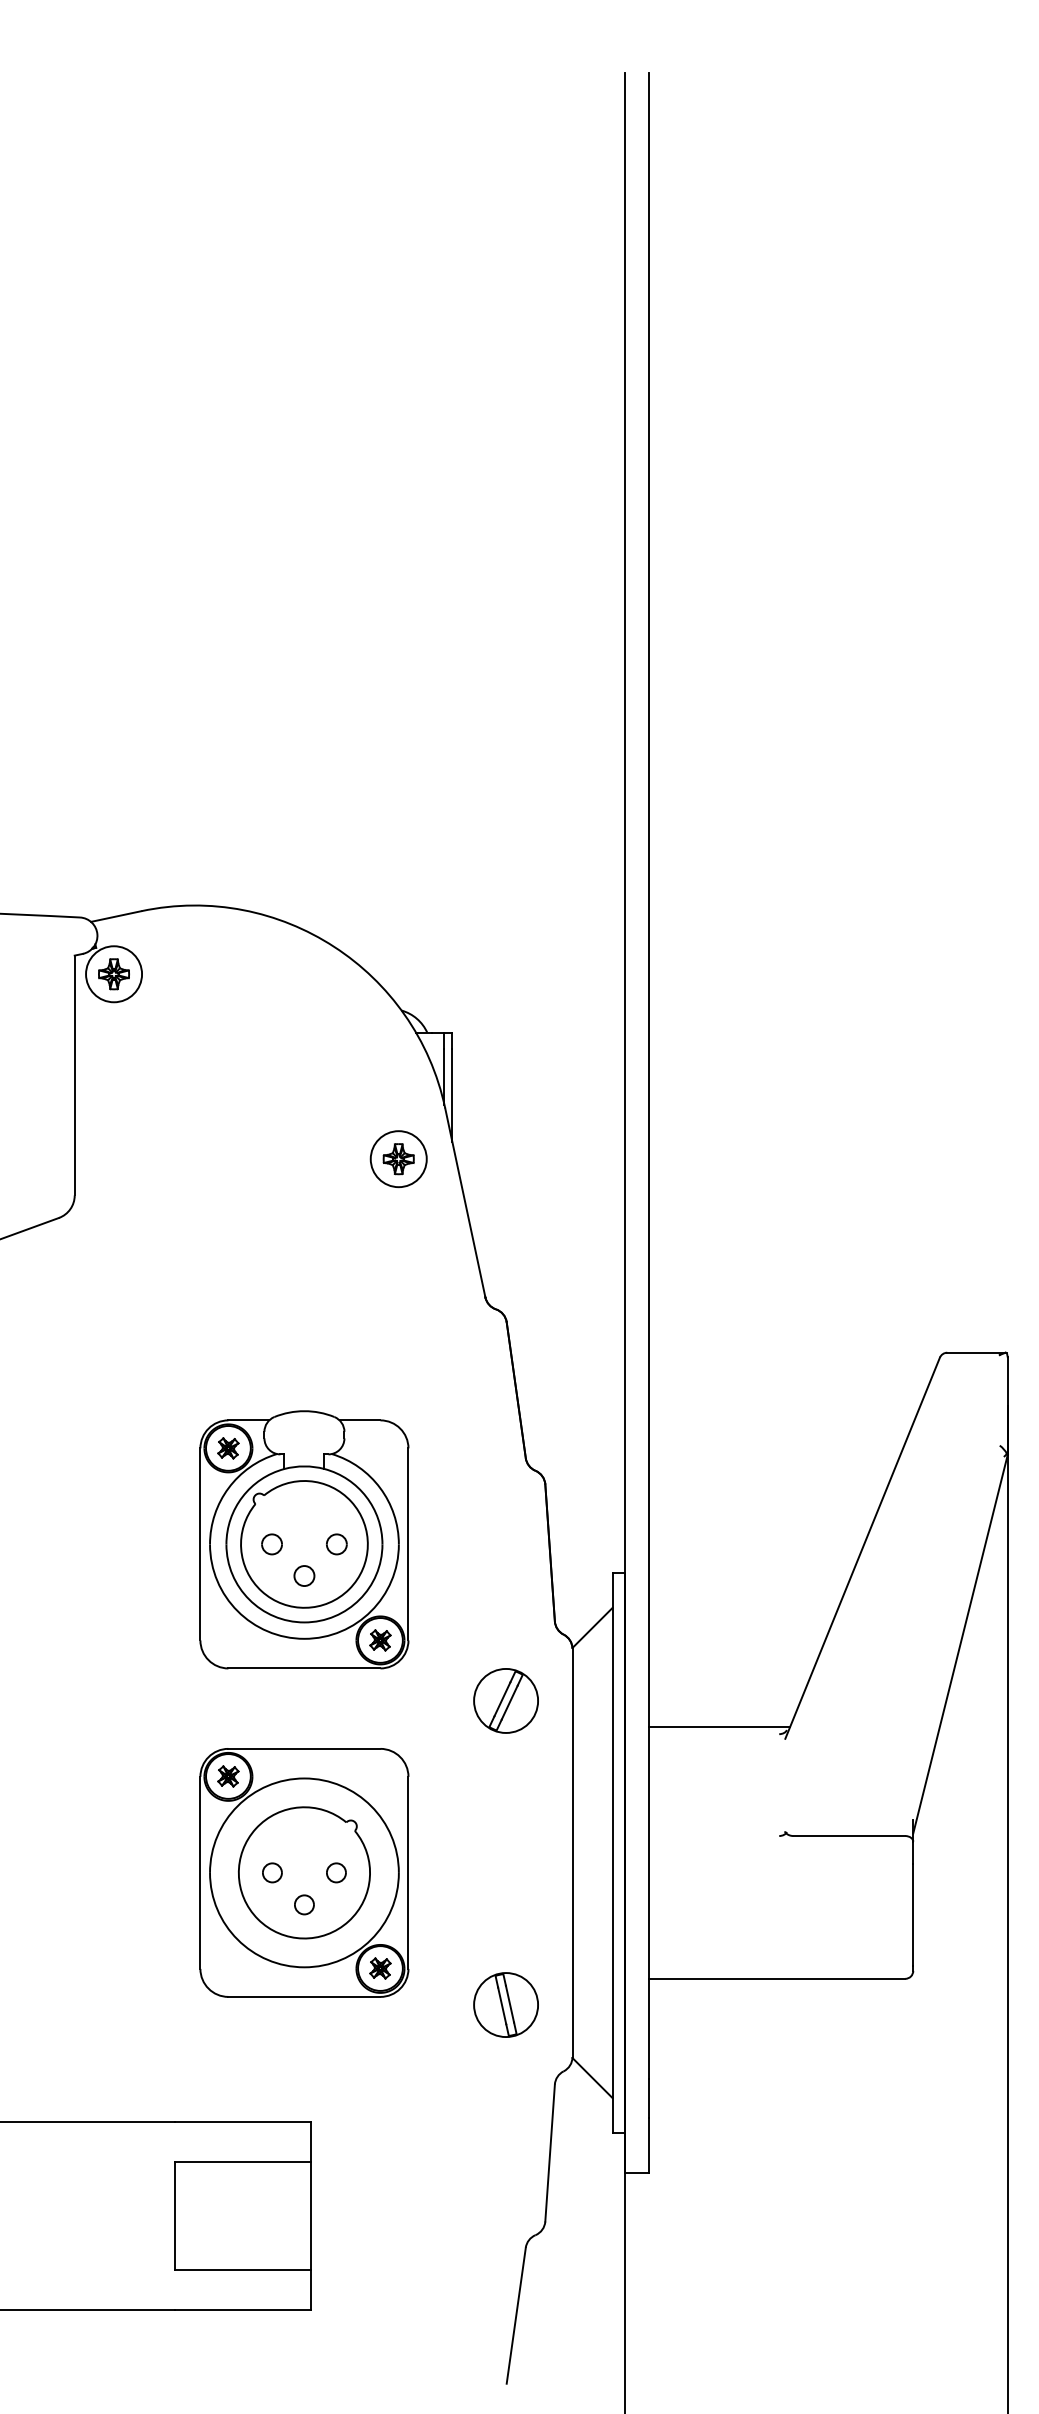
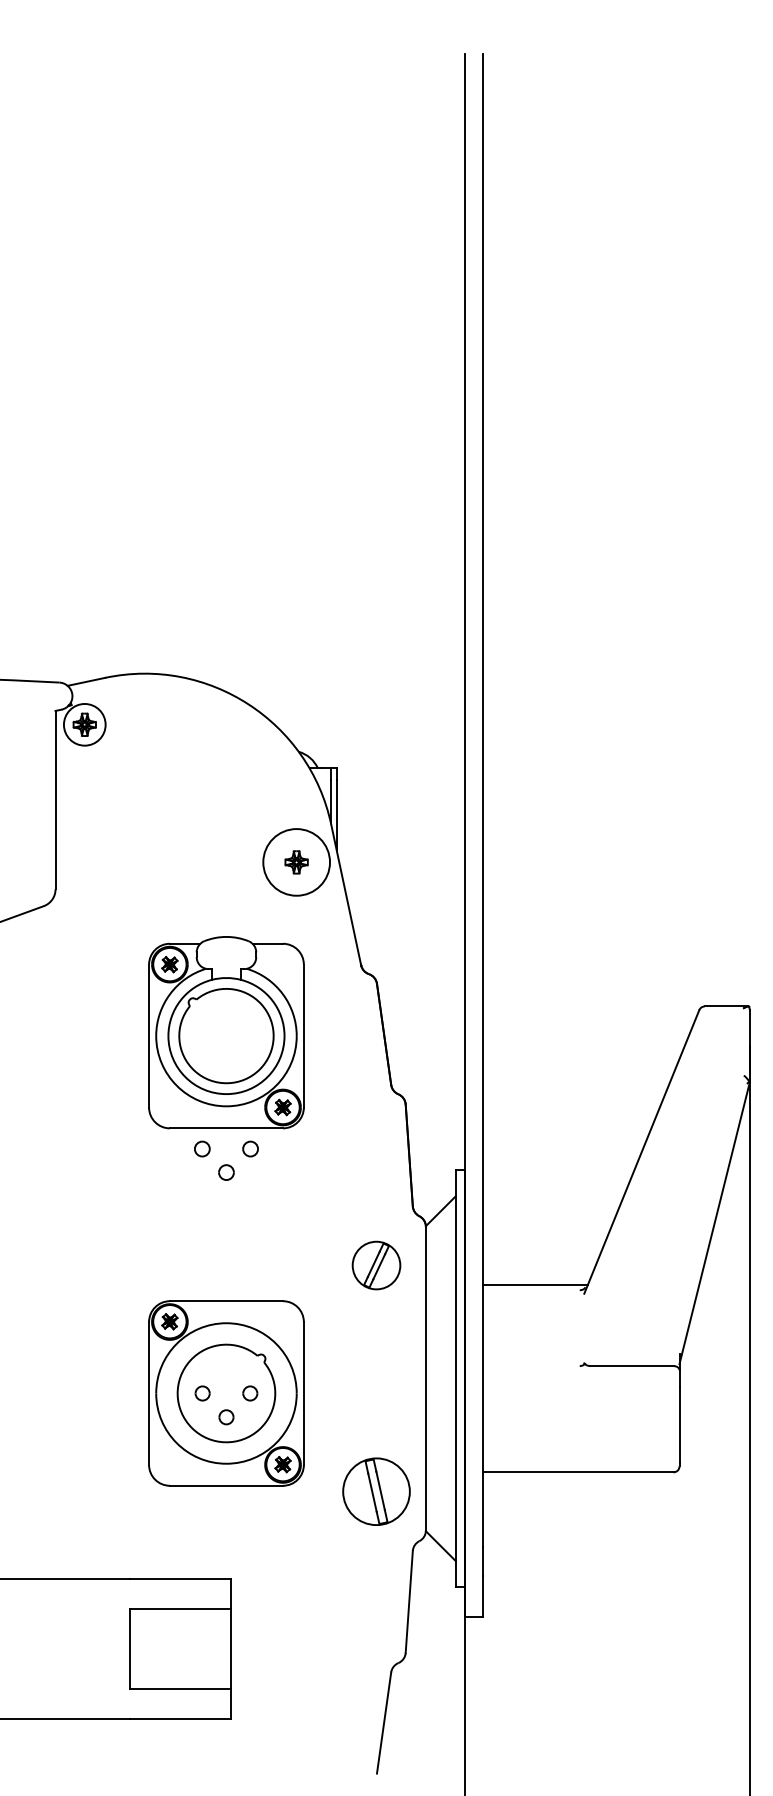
circle: (398, 1159) -> (296, 862), size x1.6
part: (304, 1539) -> (226, 1032), moved
part: (506, 2004) -> (376, 1491), size x1.4

